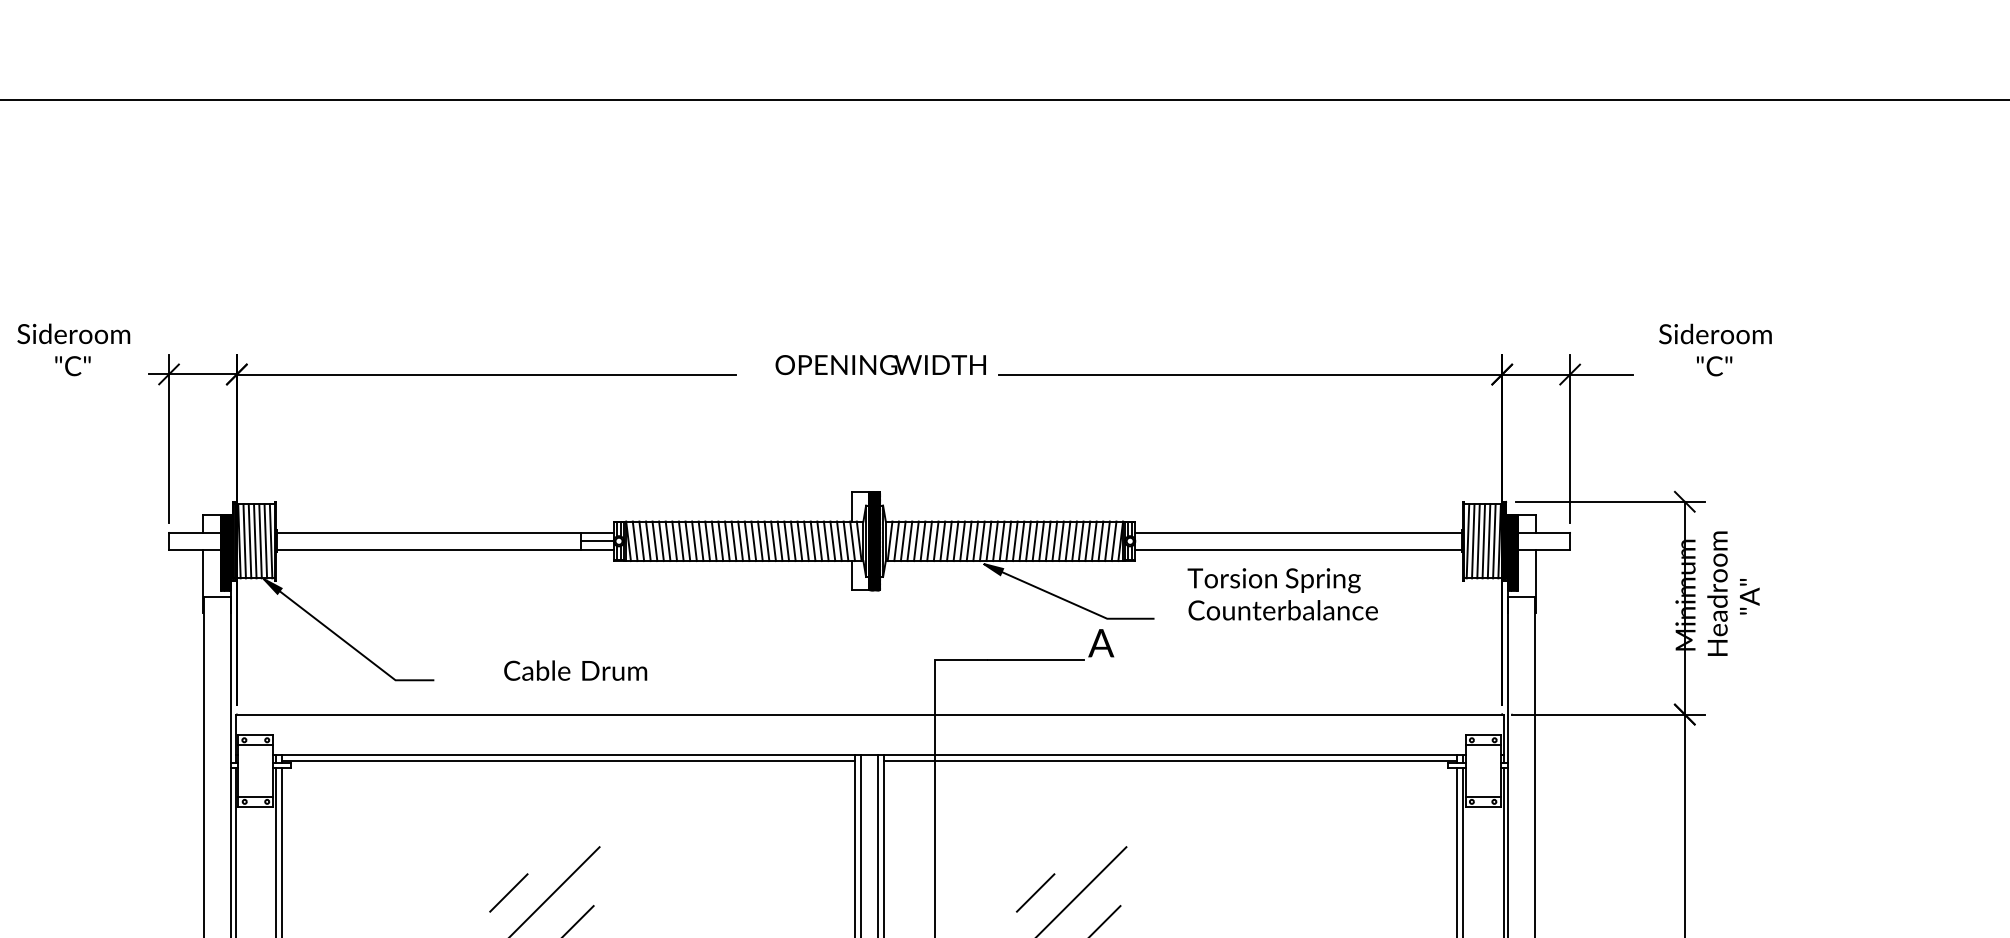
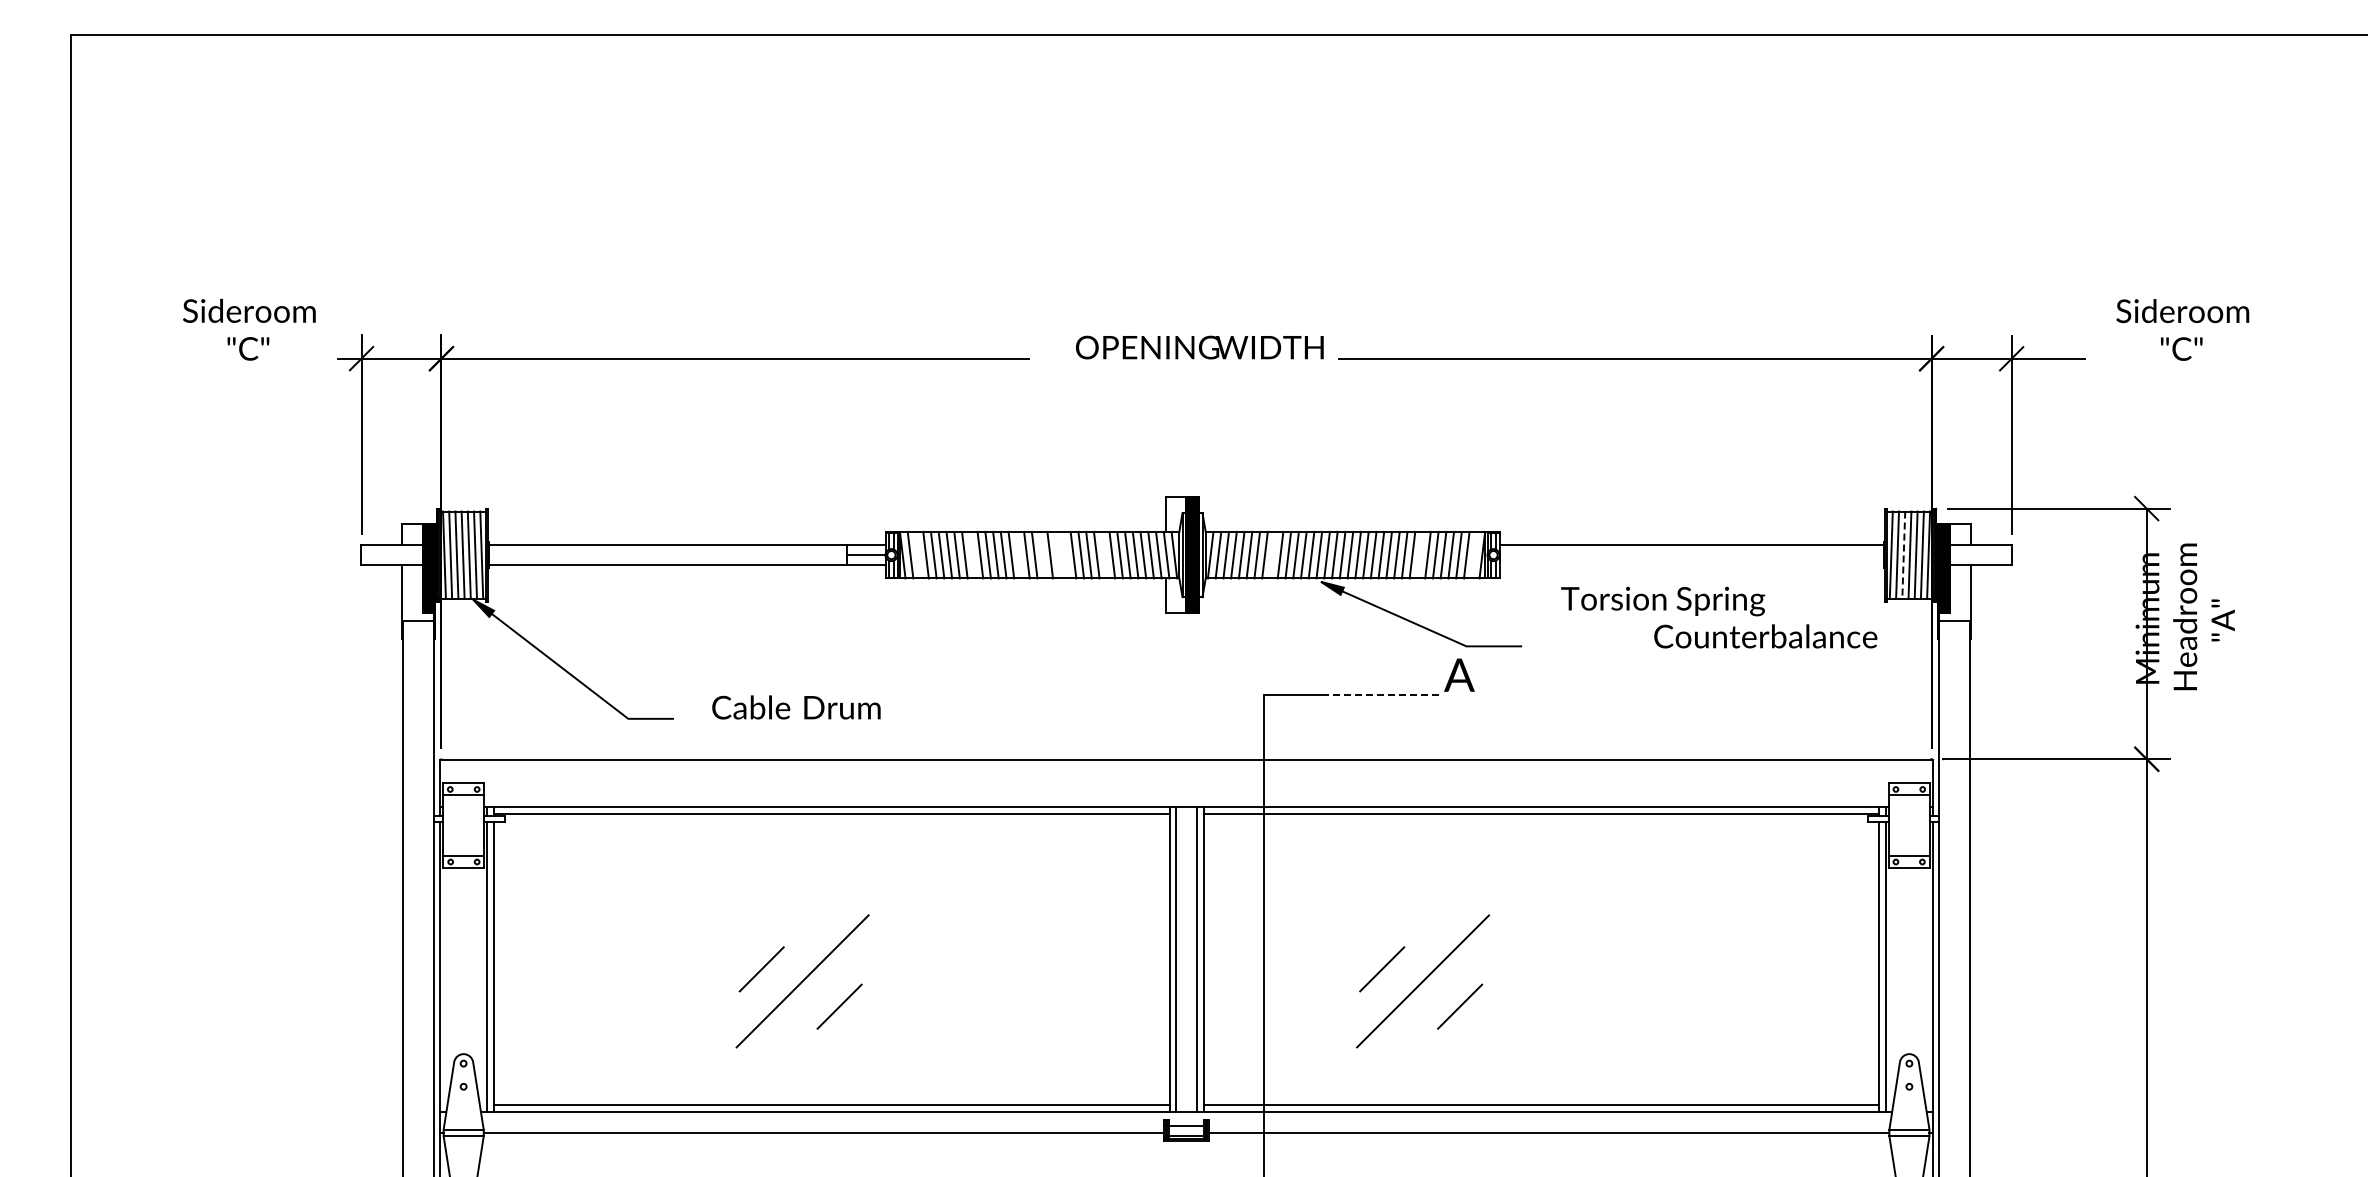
line: (641, 540) -> (918, 554), removed
line: (687, 540) -> (972, 554), removed
line: (726, 540) -> (1018, 554), removed
line: (747, 540) -> (1042, 554), removed
line: (759, 540) -> (1057, 554), removed
line: (766, 540) -> (1065, 554), removed
line: (799, 540) -> (1104, 554), removed
line: (942, 540) -> (1272, 554), removed
line: (1068, 540) -> (1420, 554), removed
line: (1114, 540) -> (1474, 554), removed
line: (1478, 541) -> (1903, 555), solid -> dashed
line: (1298, 550) -> (1691, 565), removed
text: (1283, 610) -> (1765, 636), moved
line: (1035, 659) -> (1381, 694), solid -> dashed
text: (575, 670) -> (796, 707), moved

